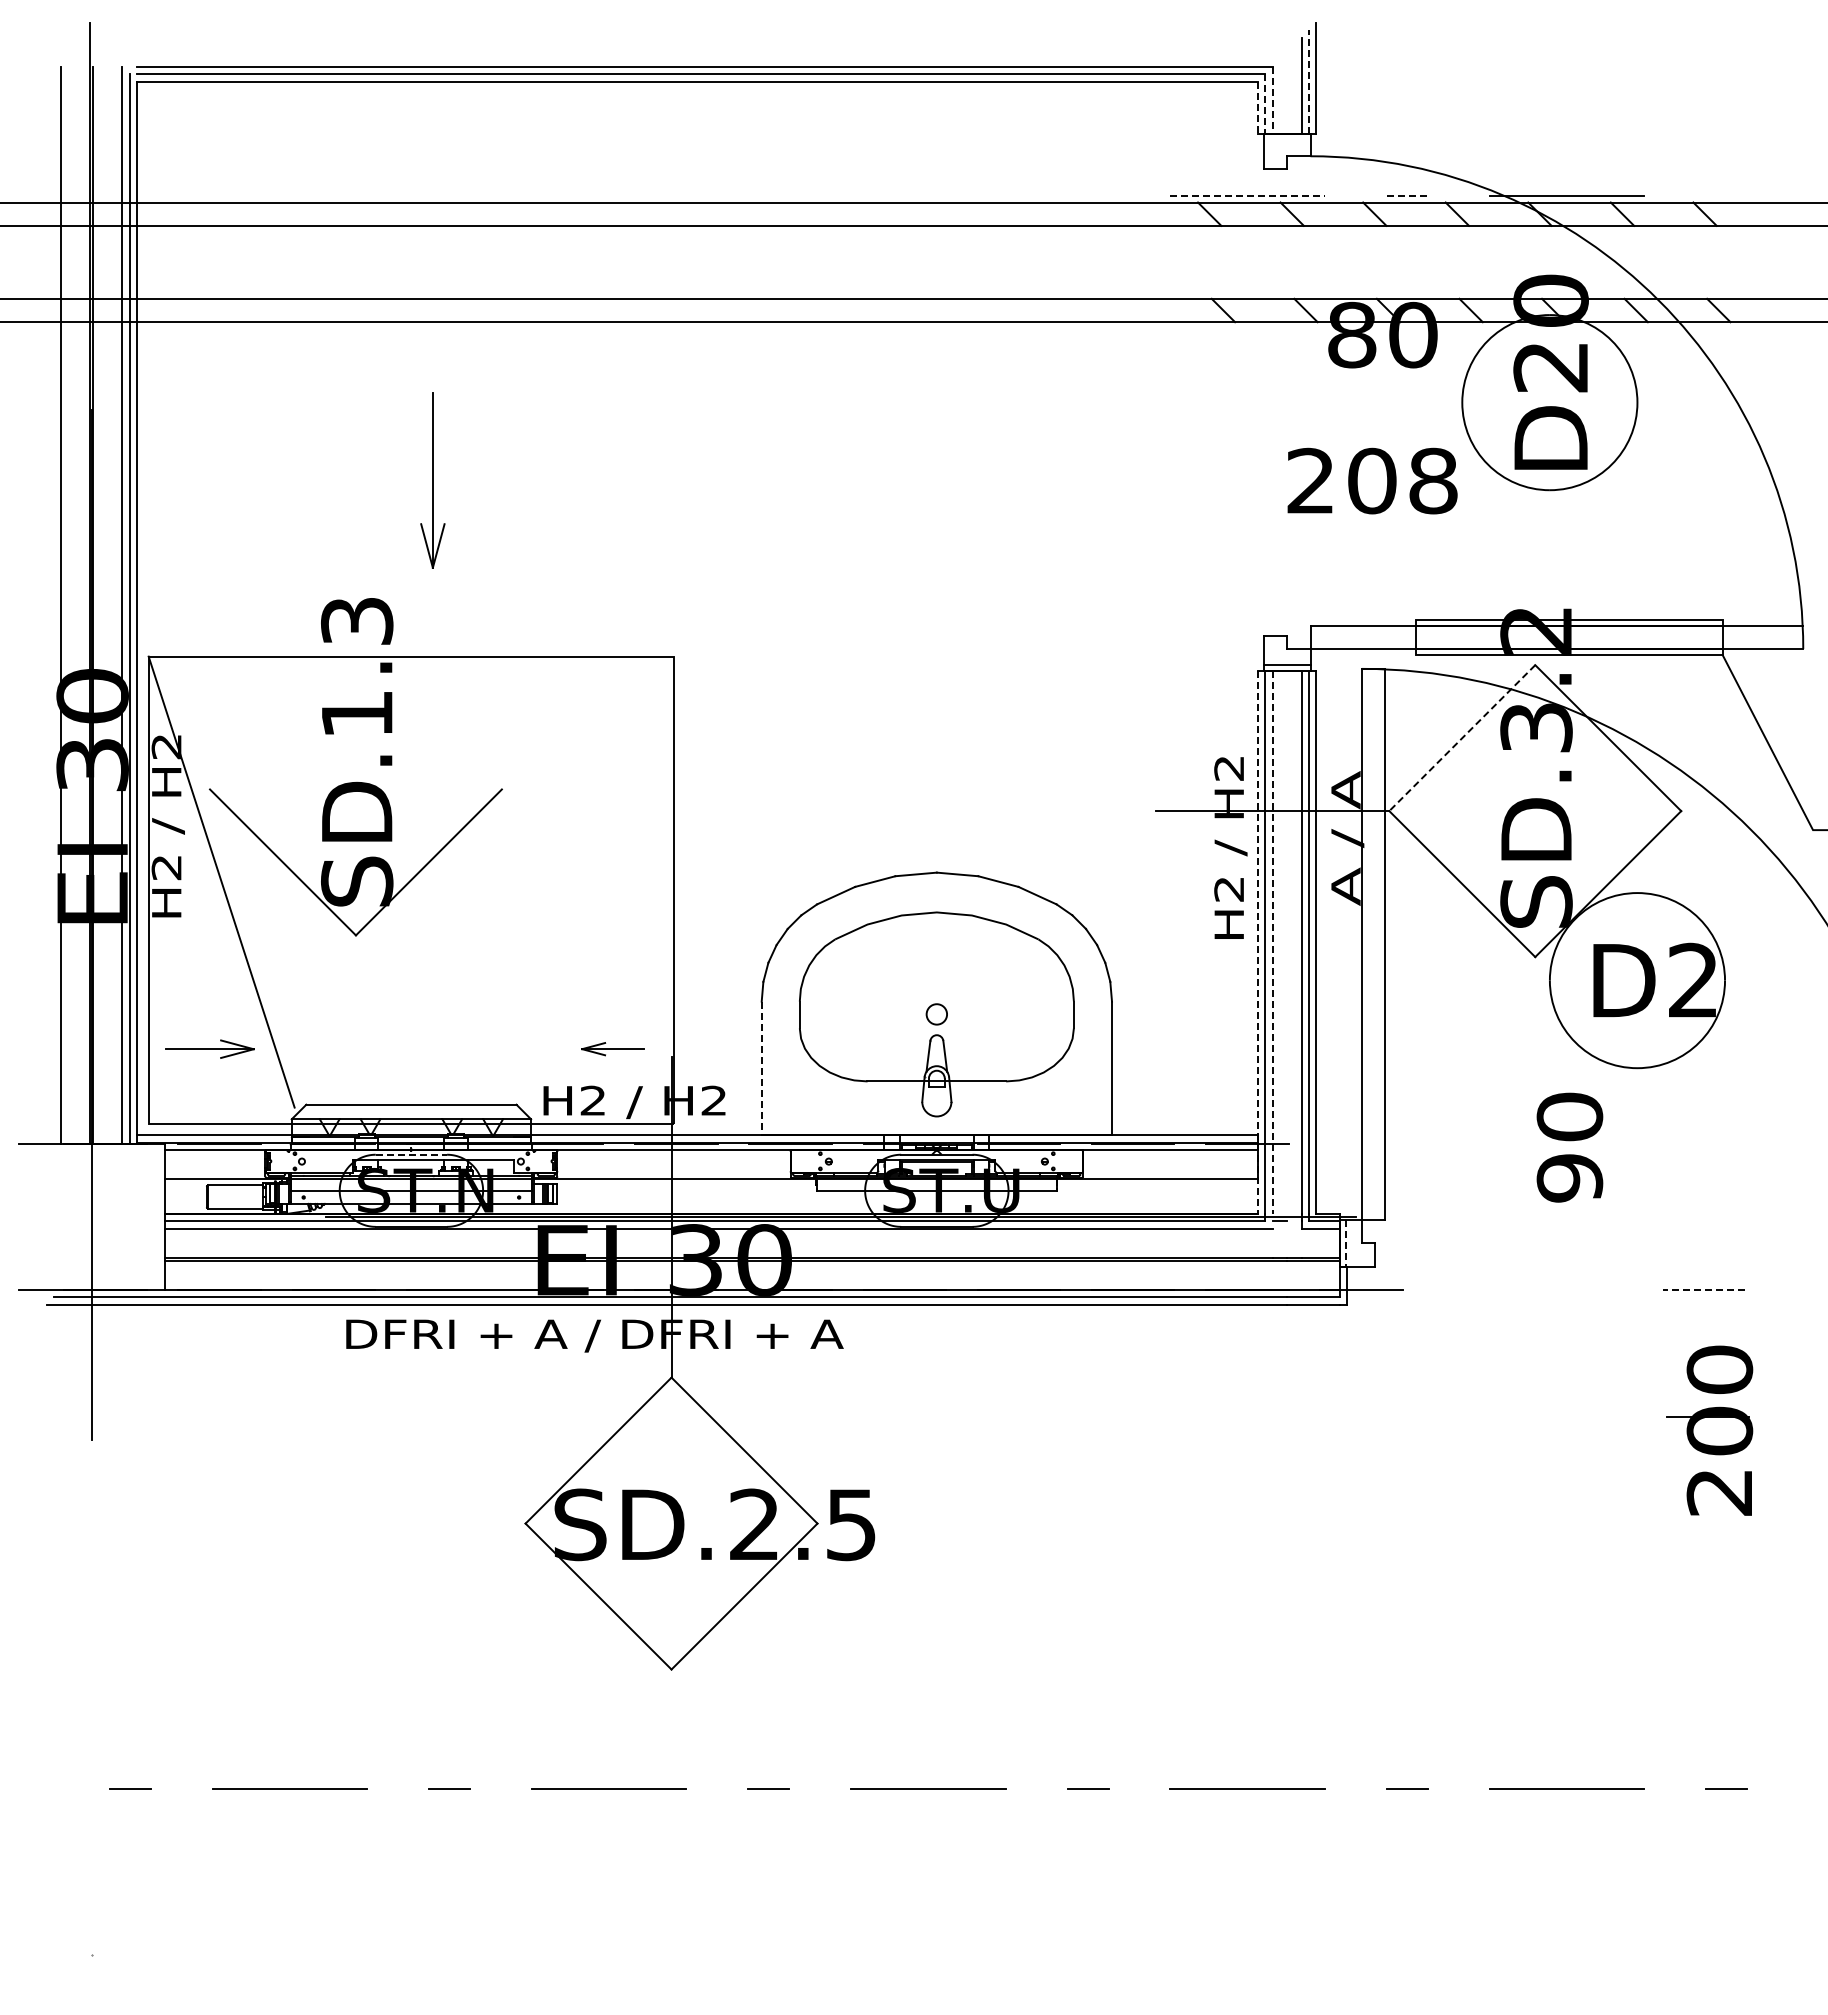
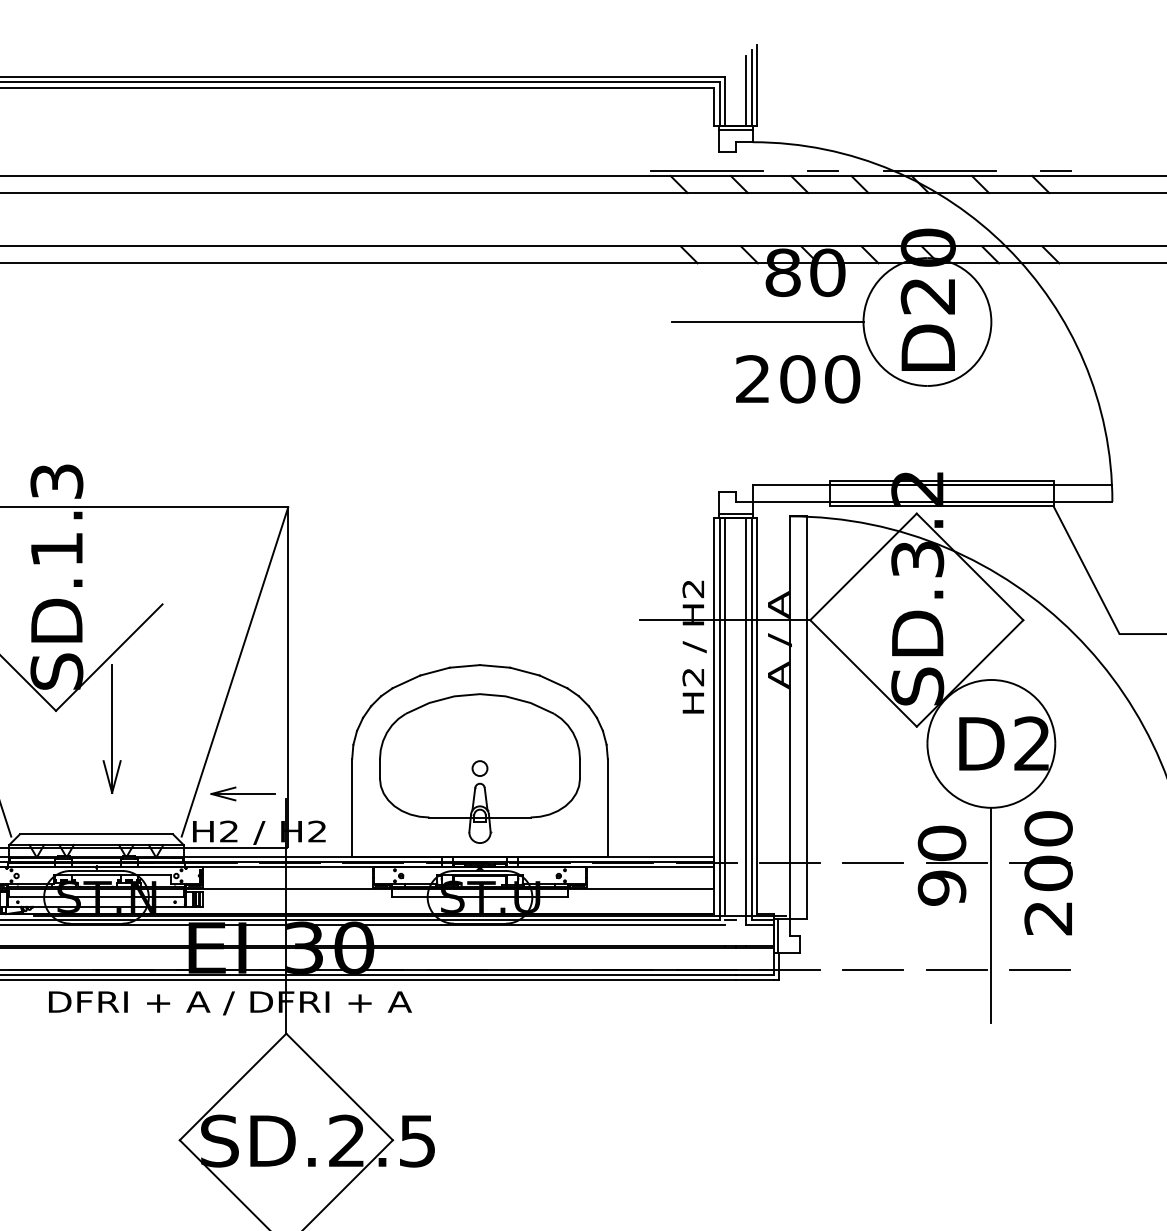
line: (1309, 82) -> (751, 88), dashed -> solid
line: (1272, 100) -> (724, 101), dashed -> solid
line: (1265, 104) -> (719, 104), dashed -> solid
line: (1257, 108) -> (714, 107), dashed -> solid
line: (1286, 139) -> (735, 129), added
line: (1248, 196) -> (707, 171), dashed -> solid
line: (1407, 196) -> (823, 171), dashed -> solid
line: (1726, 196) -> (1056, 171), added
line: (1330, 402) -> (767, 321), added
part: (432, 480) -> (111, 729), moved
text: (1433, 481) -> (842, 379), 208 -> 200
line: (1461, 738) -> (862, 567), dashed -> solid
line: (601, 881) -> (235, 671), added
line: (1257, 943) -> (714, 716), dashed -> solid
line: (1272, 943) -> (724, 716), dashed -> solid
part: (612, 1048) -> (243, 793), size x1.43
line: (761, 1068) -> (352, 808), dashed -> solid
line: (1361, 1144) -> (789, 863), added
line: (1475, 1144) -> (873, 863), added
line: (1589, 1144) -> (956, 863), added
line: (411, 1154) -> (96, 870), dashed -> solid
line: (1637, 1215) -> (991, 915), added
line: (1345, 1243) -> (778, 935), dashed -> solid
line: (1475, 1290) -> (873, 970), added
line: (1589, 1290) -> (956, 970), added
line: (1703, 1290) -> (1039, 970), dashed -> solid
part: (1709, 1430) -> (1041, 873), moved

